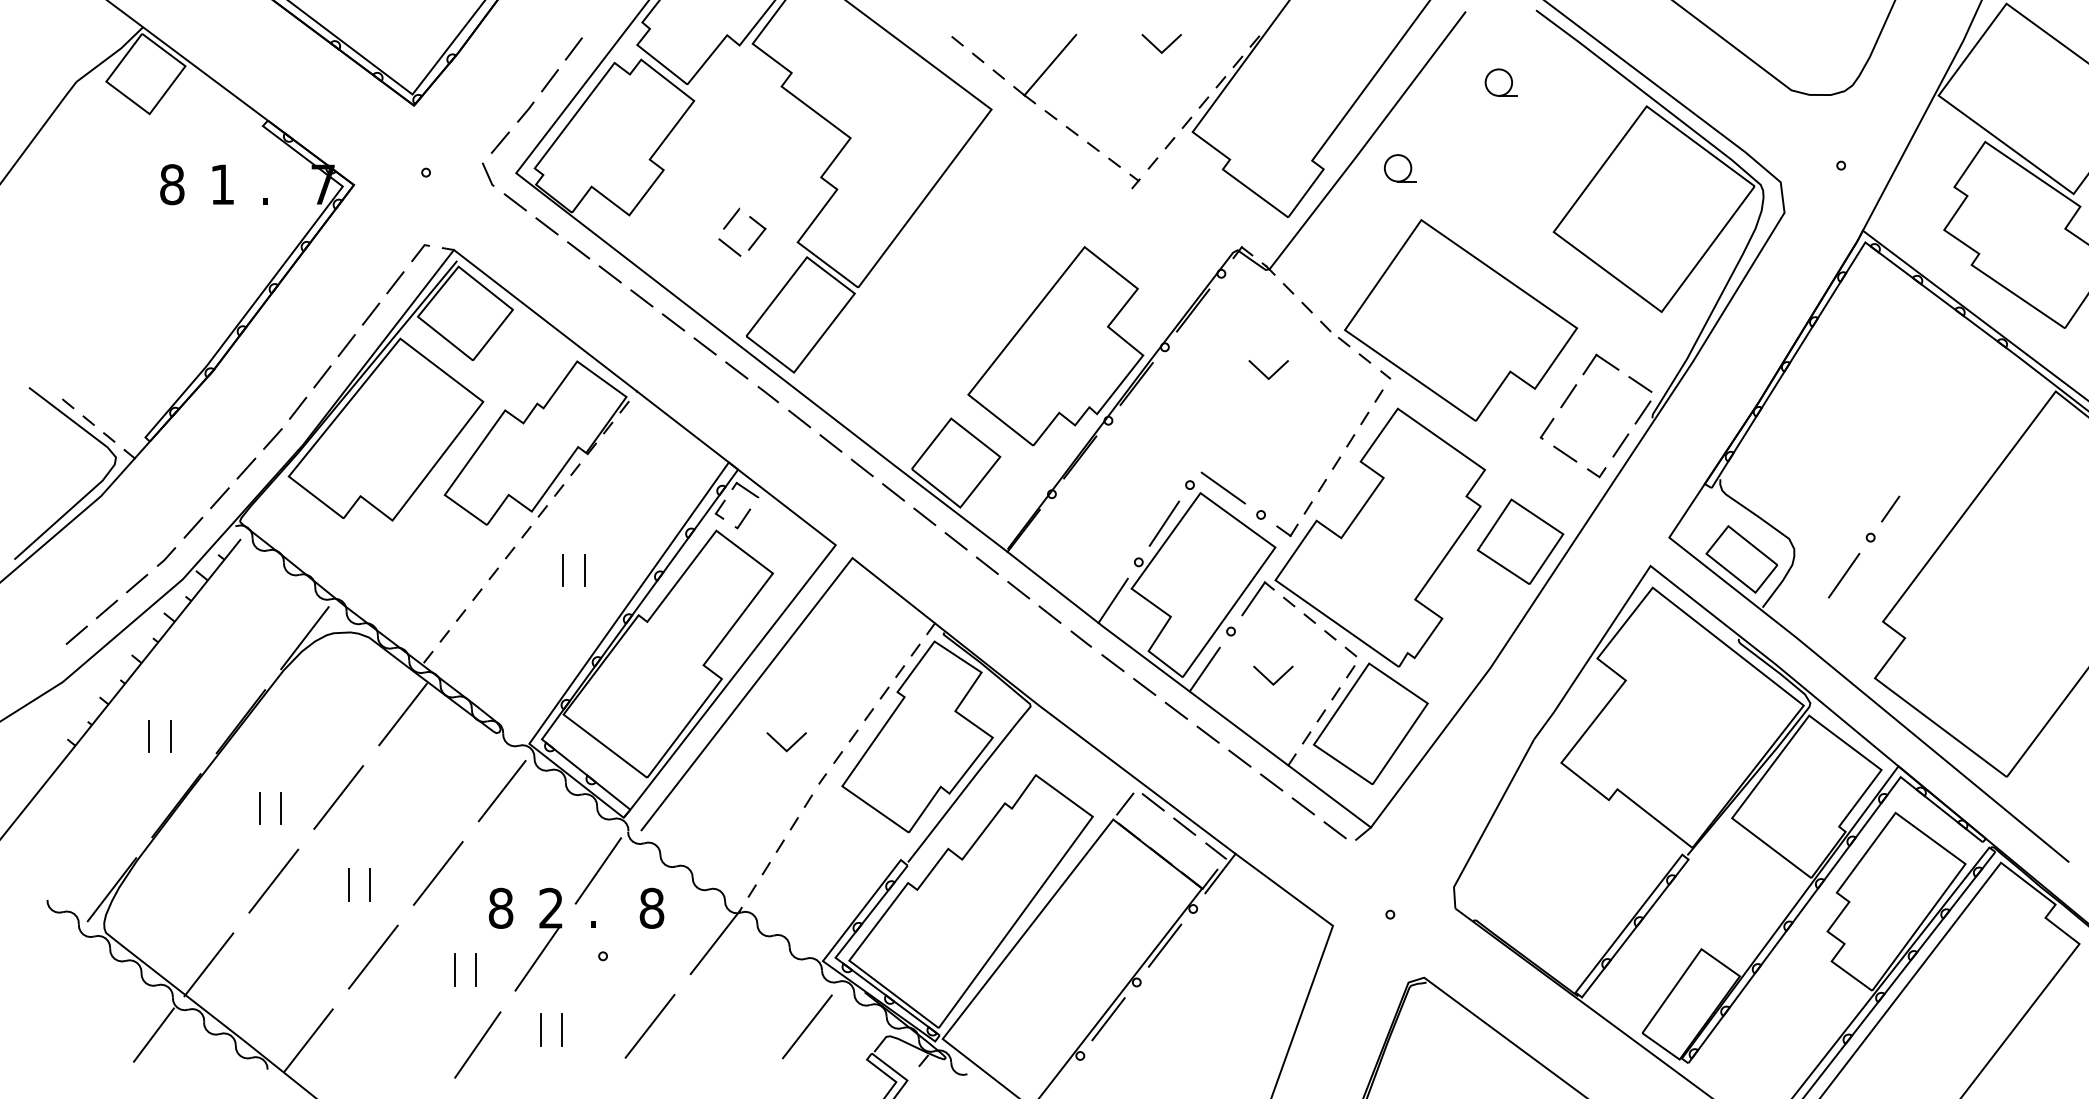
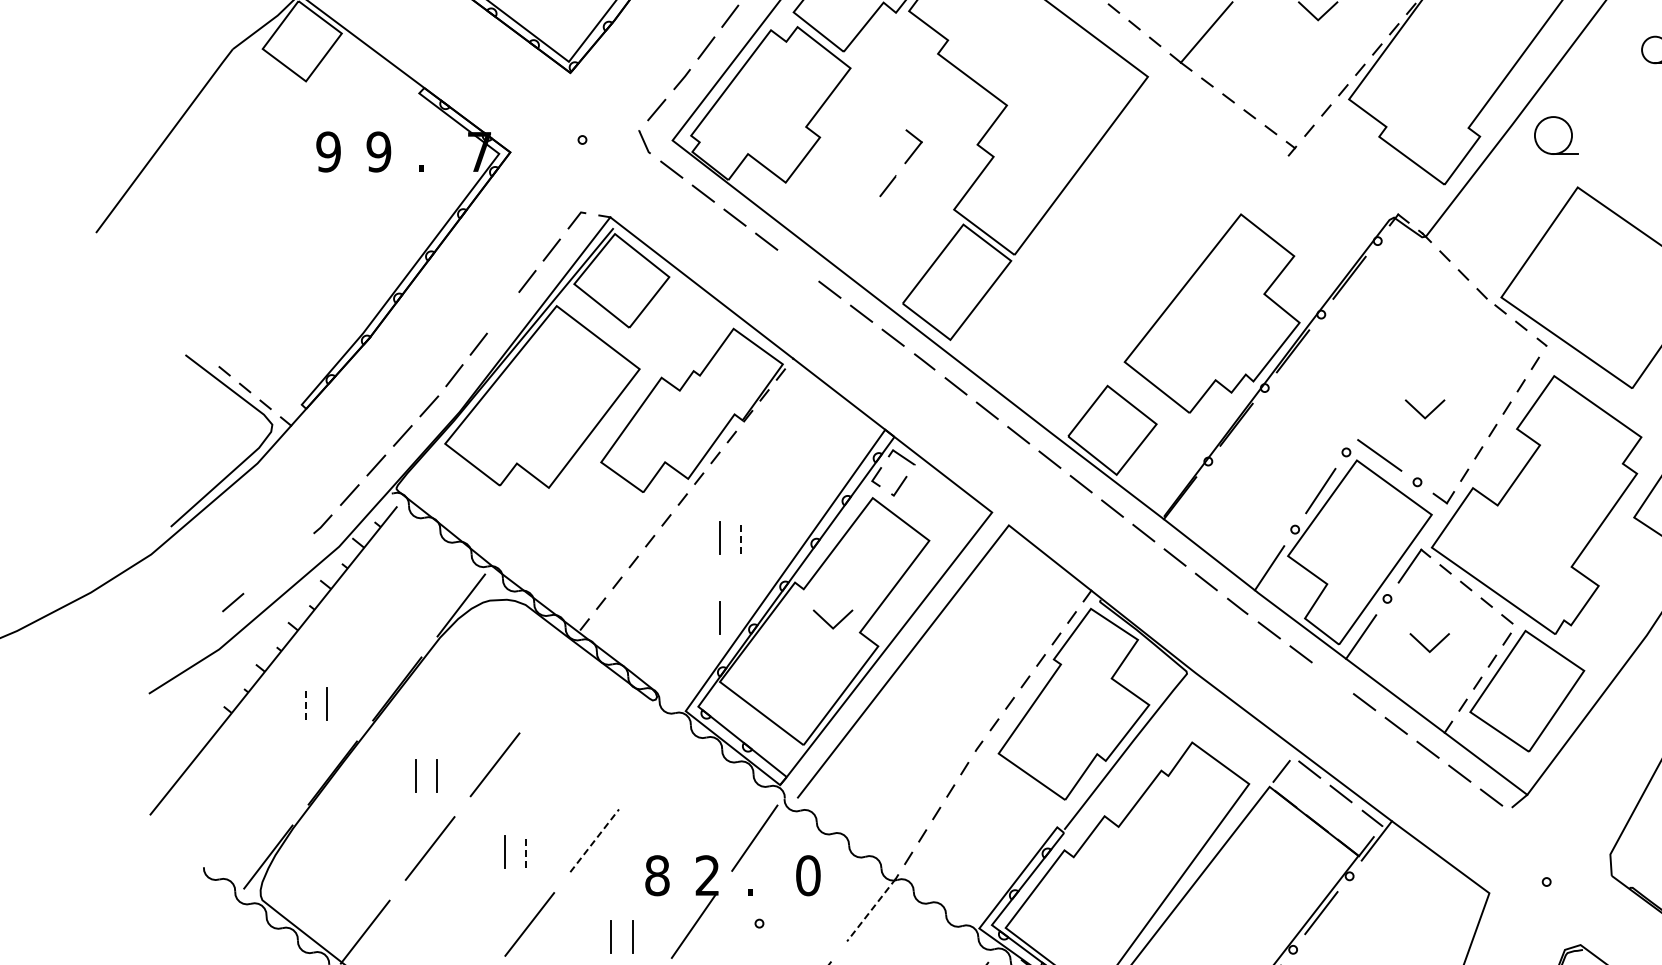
part: (1400, 168) -> (1556, 135), size x1.4
text: (171, 184) -> (327, 151), 8 -> 9
text: (222, 184) -> (378, 151), 1 -> 9
part: (757, 233) -> (913, 146), moved
line: (729, 247) -> (885, 214), removed
line: (641, 298) -> (797, 265), removed
line: (346, 345) -> (502, 312), removed
line: (1264, 373) -> (1420, 412), moved
line: (584, 570) -> (740, 537), solid -> dashed
line: (137, 583) -> (293, 550), removed
line: (106, 609) -> (262, 576), removed
line: (562, 650) -> (718, 617), added
line: (1176, 710) -> (1332, 677), removed
line: (402, 714) -> (558, 681), removed
line: (149, 736) -> (305, 703), solid -> dashed
line: (782, 745) -> (828, 622), moved
line: (501, 791) -> (657, 758), removed
line: (438, 873) -> (594, 840), solid -> dashed
line: (370, 884) -> (526, 851), solid -> dashed
text: (651, 908) -> (807, 875), 8 -> 0
line: (715, 942) -> (871, 909), solid -> dashed

